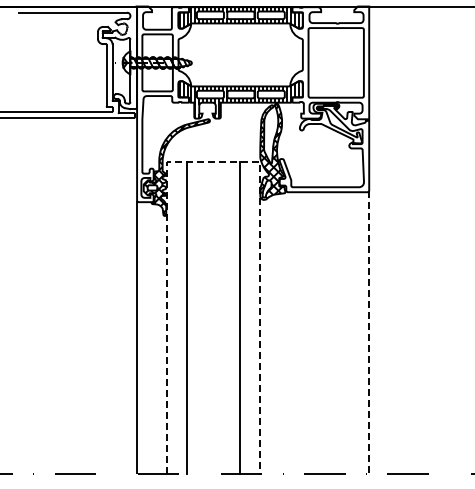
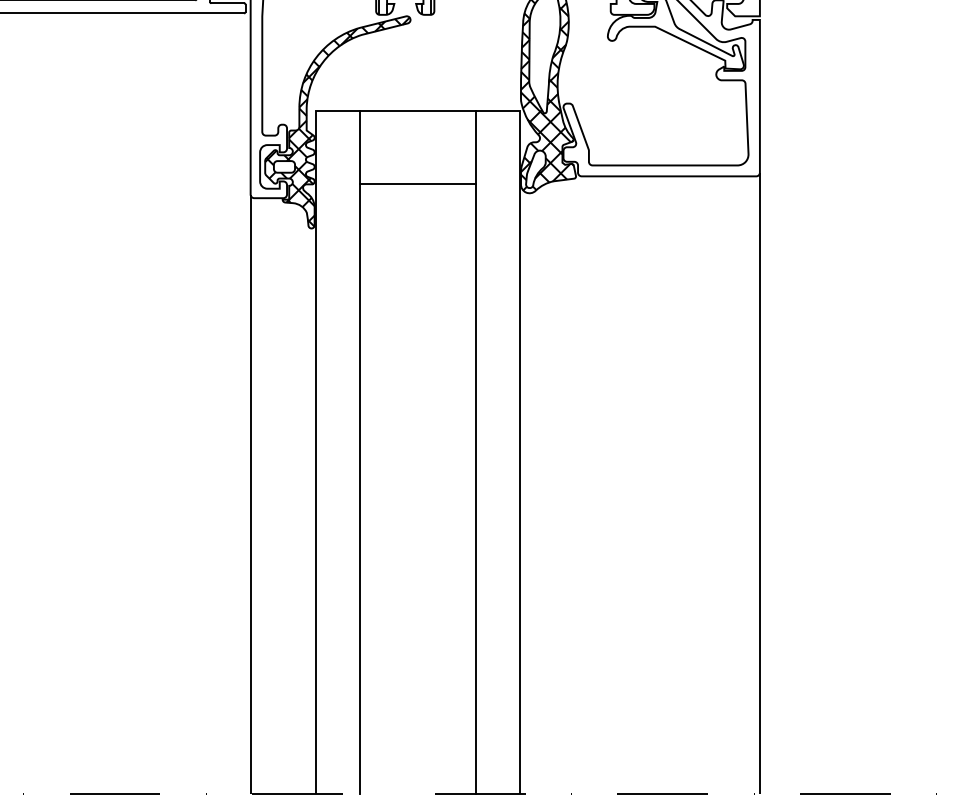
line: (213, 162) -> (418, 111), dashed -> solid
line: (212, 195) -> (416, 183), added
line: (369, 332) -> (760, 484), dashed -> solid

